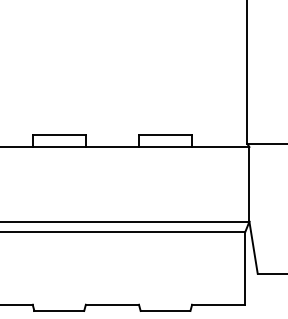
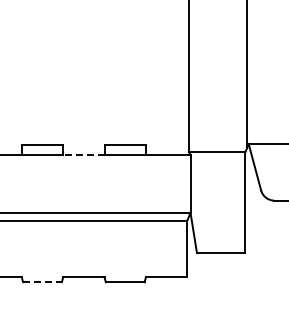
line: (111, 146) -> (83, 154), solid -> dashed
line: (59, 311) -> (42, 282), solid -> dashed

